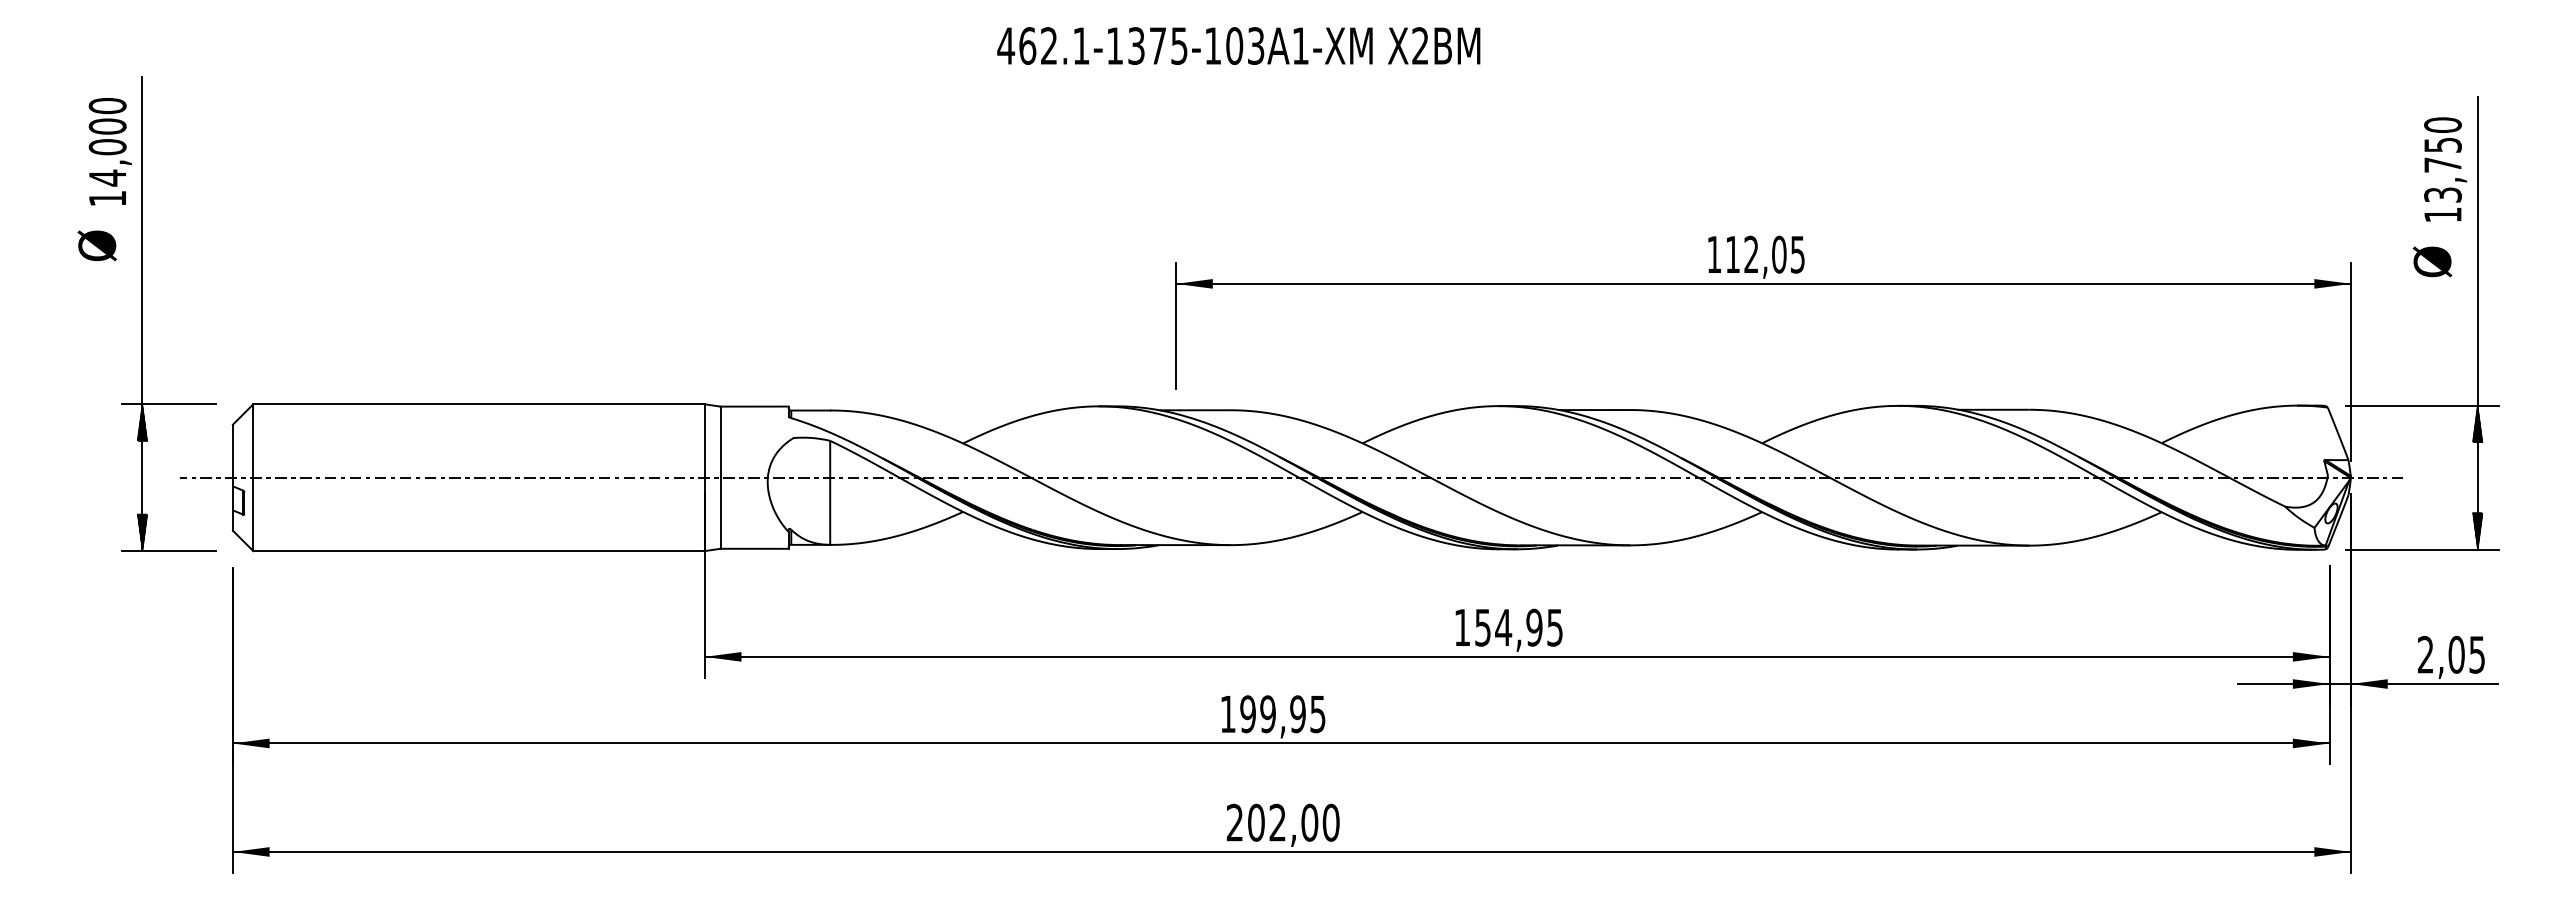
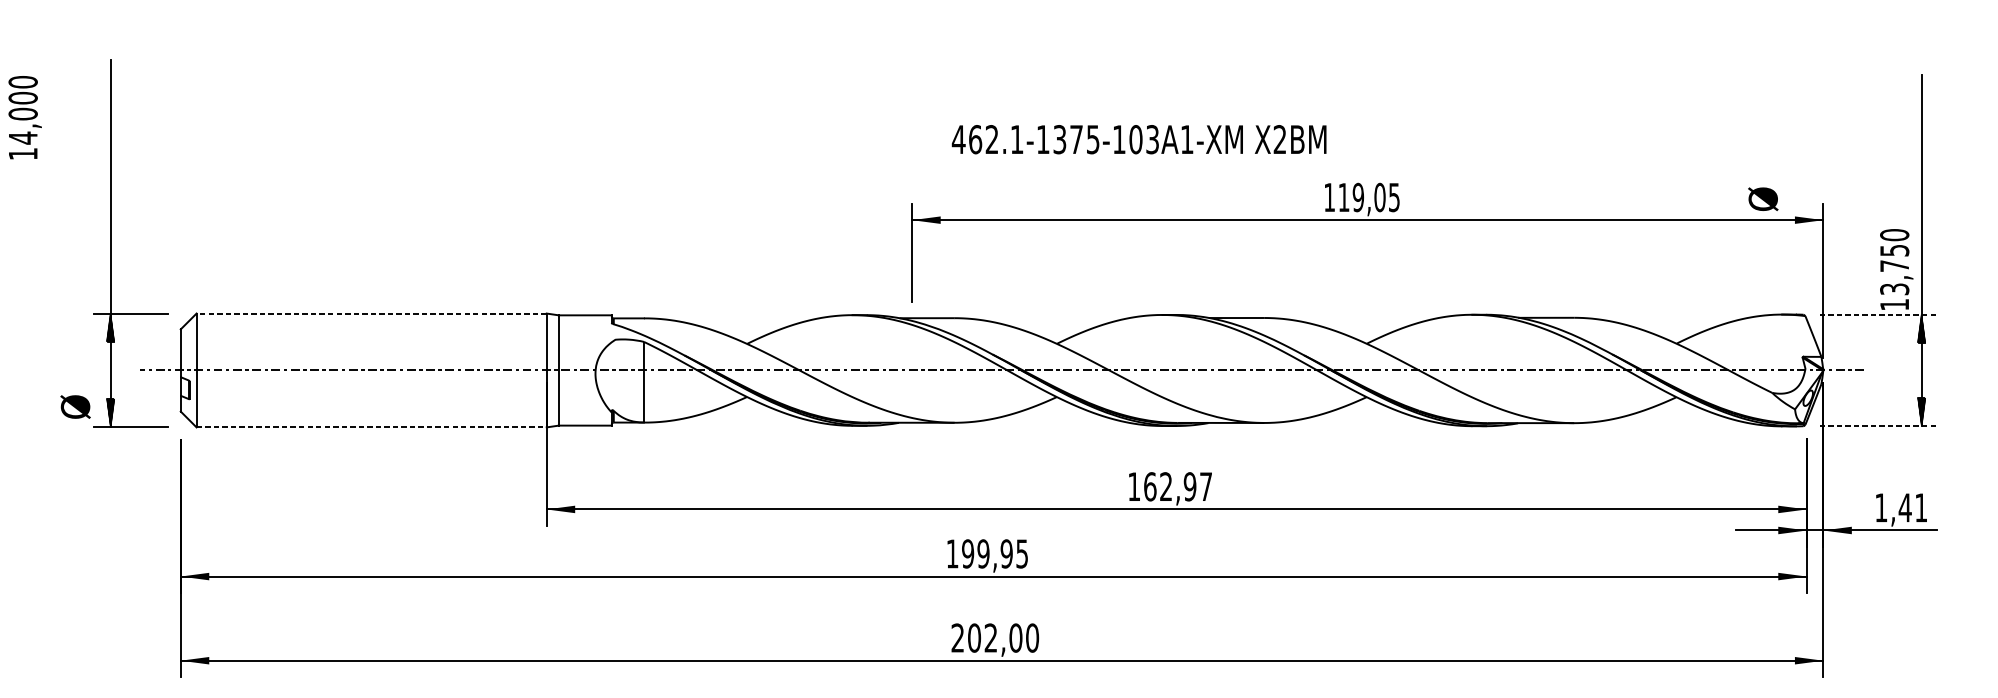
text: (1238, 45) -> (1138, 139), moved
text: (109, 151) -> (24, 117), moved
text: (2445, 169) -> (1896, 269), moved
text: (96, 245) -> (74, 406), moved
text: (1751, 254) -> (1358, 197), 112,05 -> 119,05
text: (2432, 261) -> (1763, 198), moved
line: (479, 404) -> (372, 313), solid -> dashed
line: (2422, 405) -> (1878, 314), solid -> dashed
line: (2422, 549) -> (1878, 426), solid -> dashed
line: (479, 551) -> (372, 427), solid -> dashed
text: (1518, 627) -> (1177, 486), 154,95 -> 162,97
text: (2451, 654) -> (1901, 507), 2,05 -> 1,41

